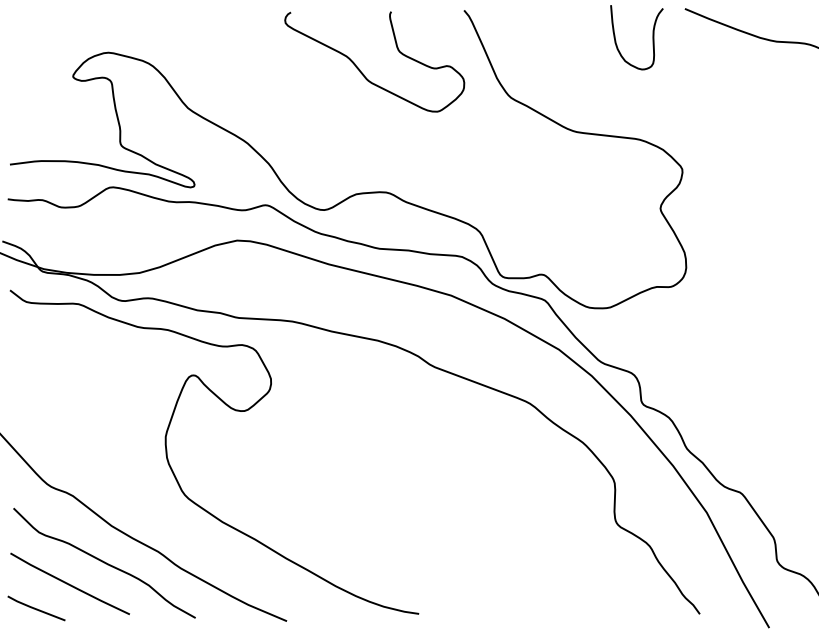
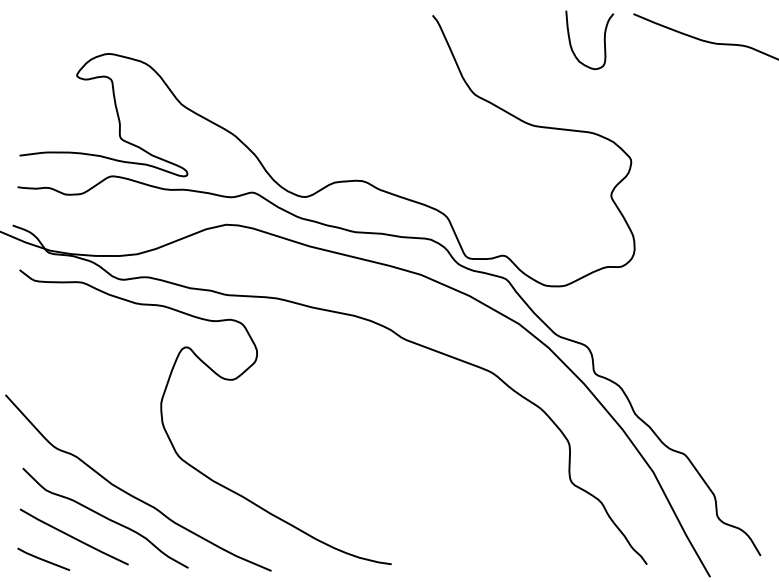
curve: (361, 70) -> (339, 70), removed

